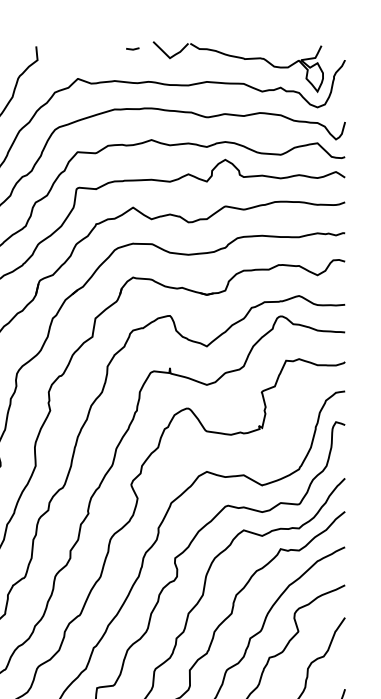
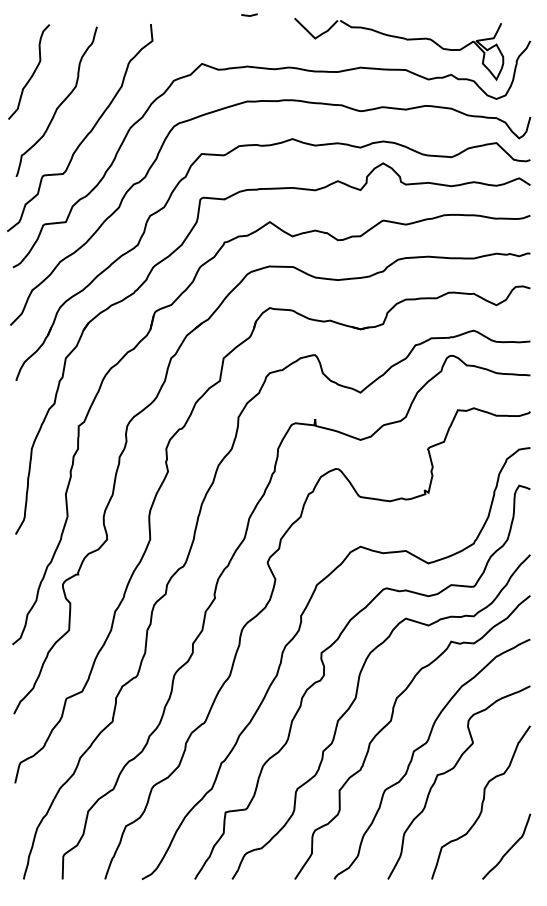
line: (132, 49) -> (249, 15), moved

